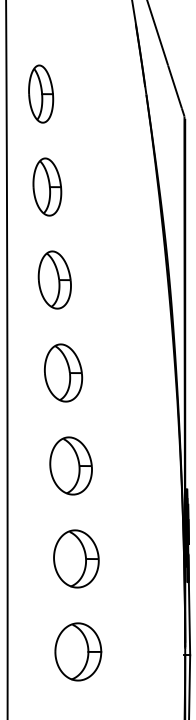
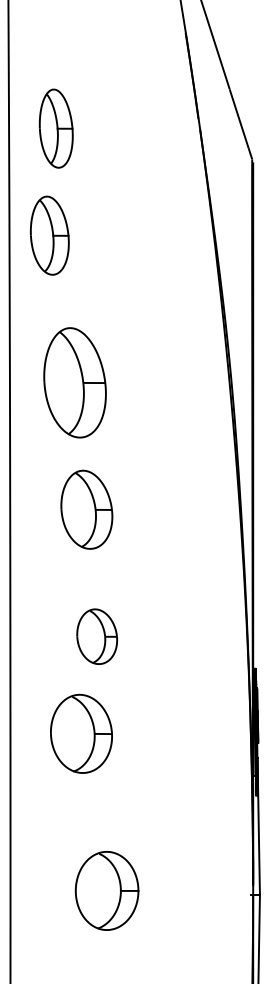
part: (47, 186) -> (49, 235), moved
part: (54, 279) -> (74, 382), size x1.4
part: (70, 465) -> (96, 636), size x0.7
part: (76, 558) -> (81, 733), moved

